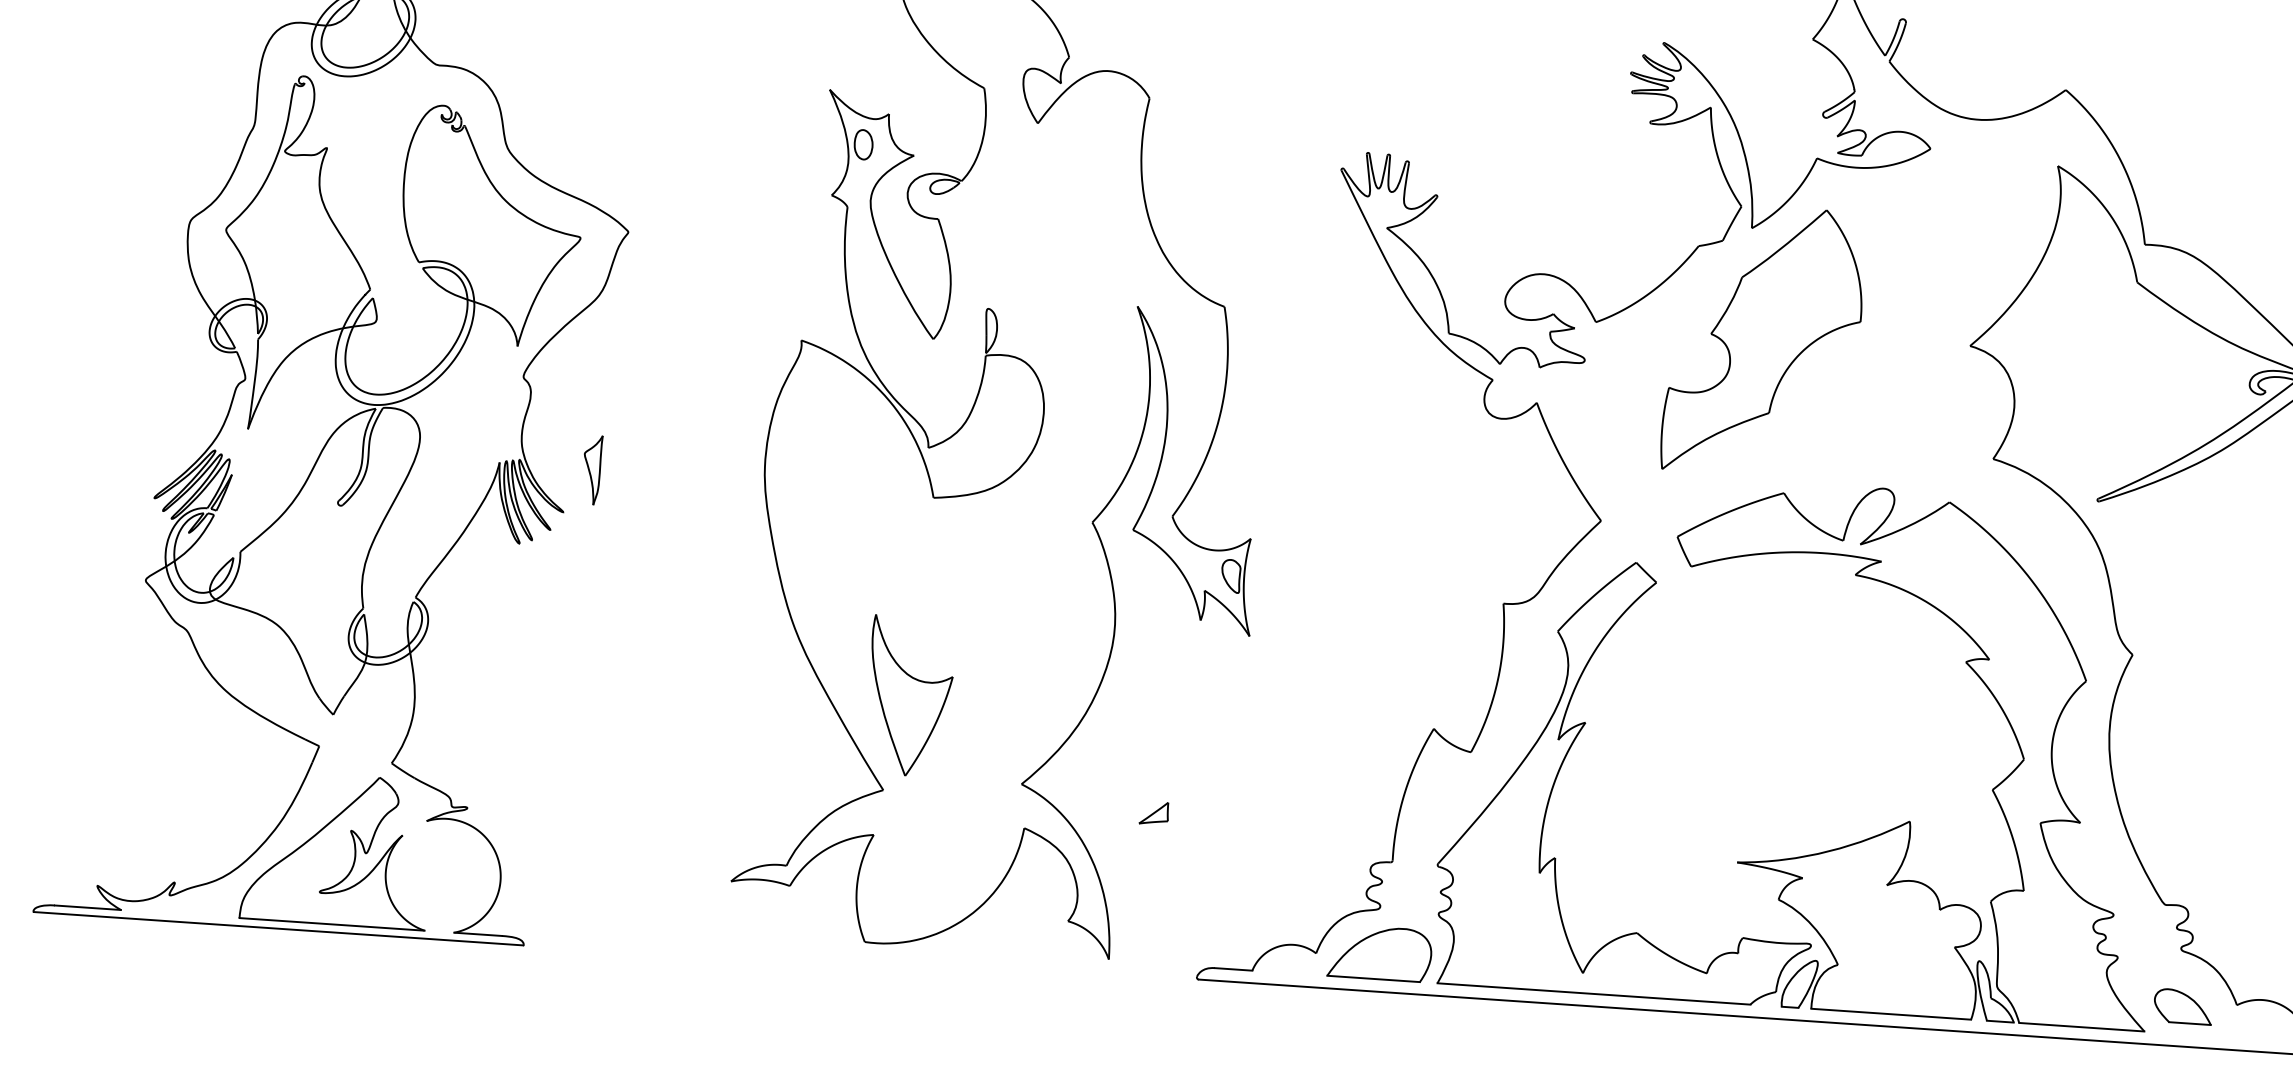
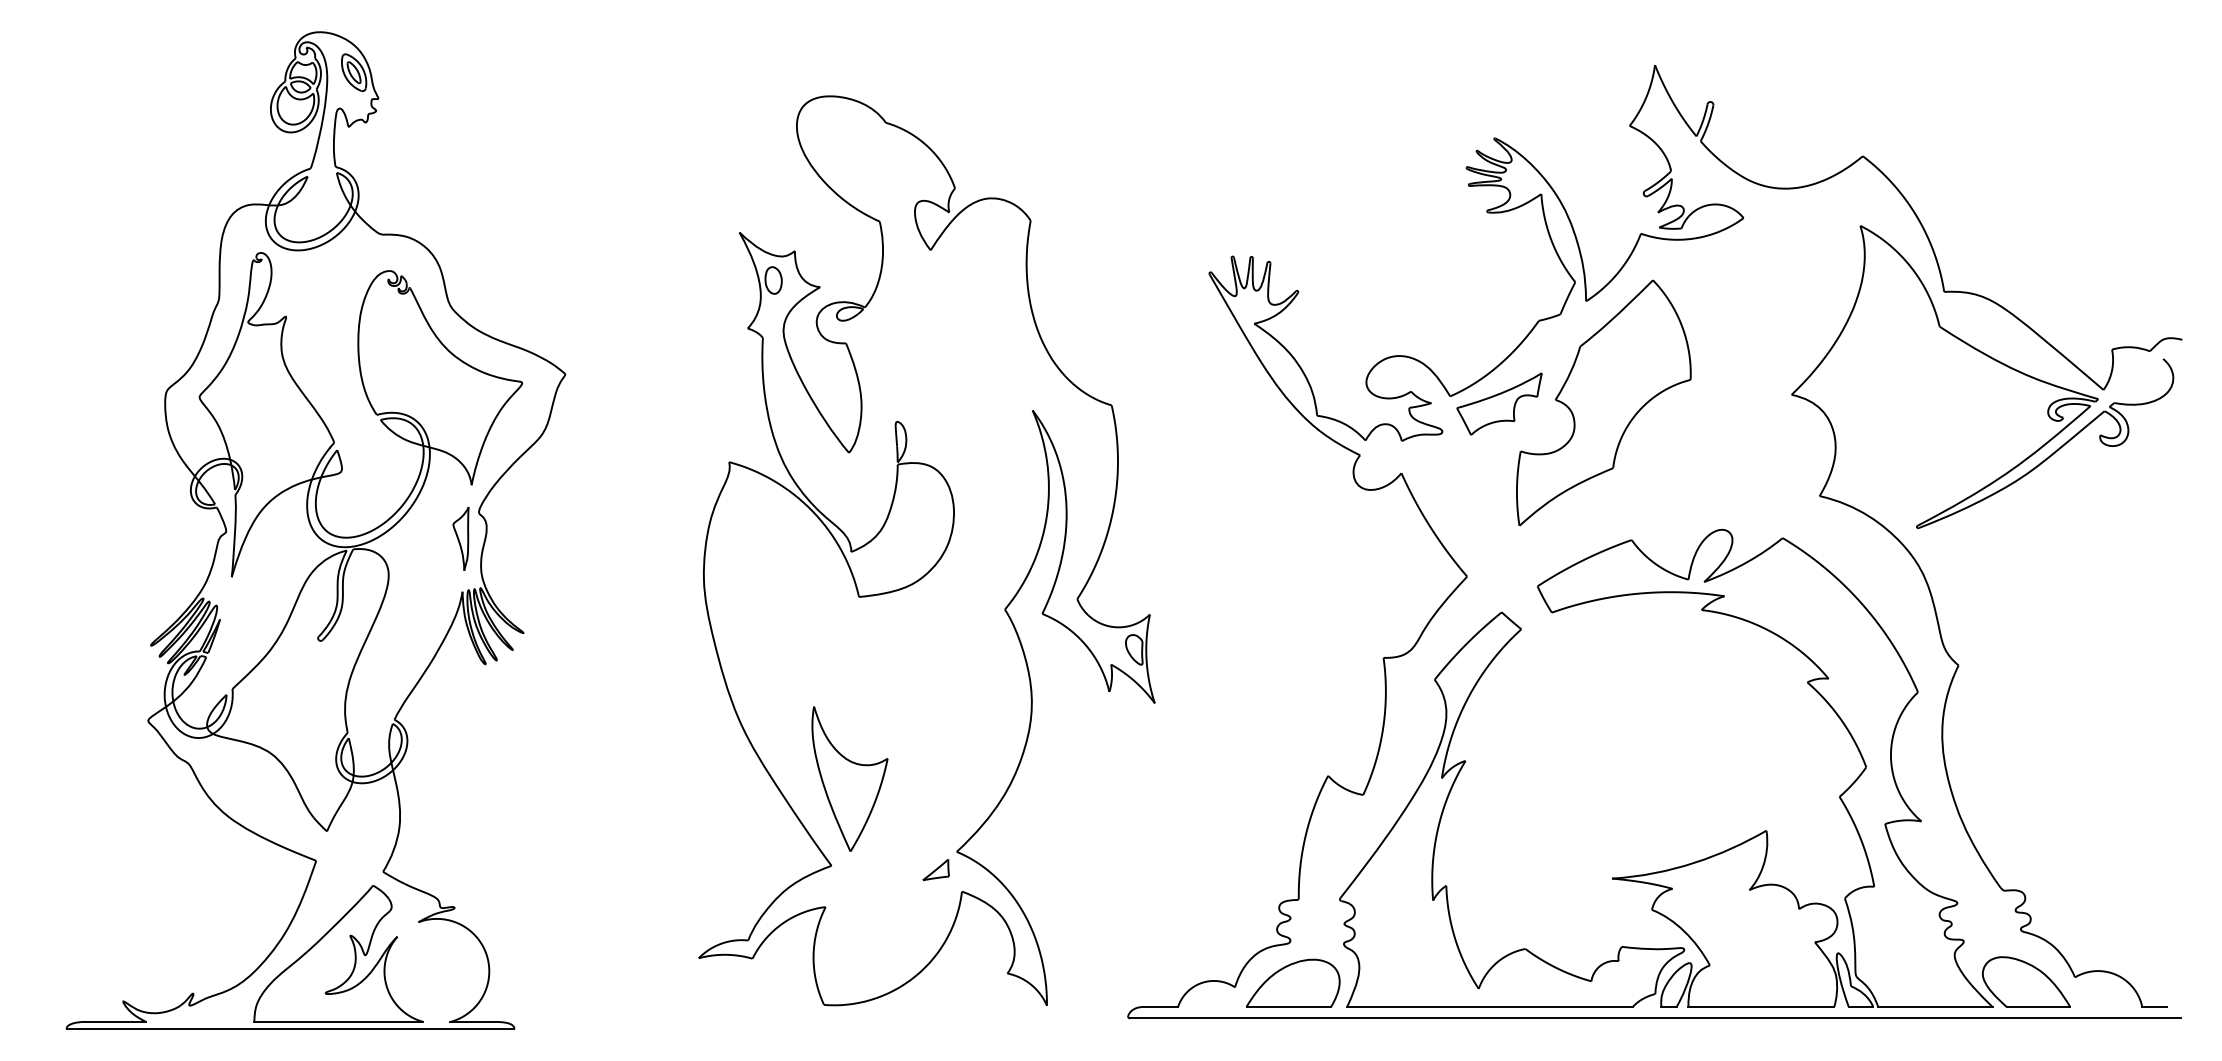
part: (1649, 333) -> (1499, 403), added
part: (591, 469) -> (460, 538), moved
part: (1153, 813) -> (935, 870), moved
part: (2182, 1006) -> (2025, 981), size x1.67

